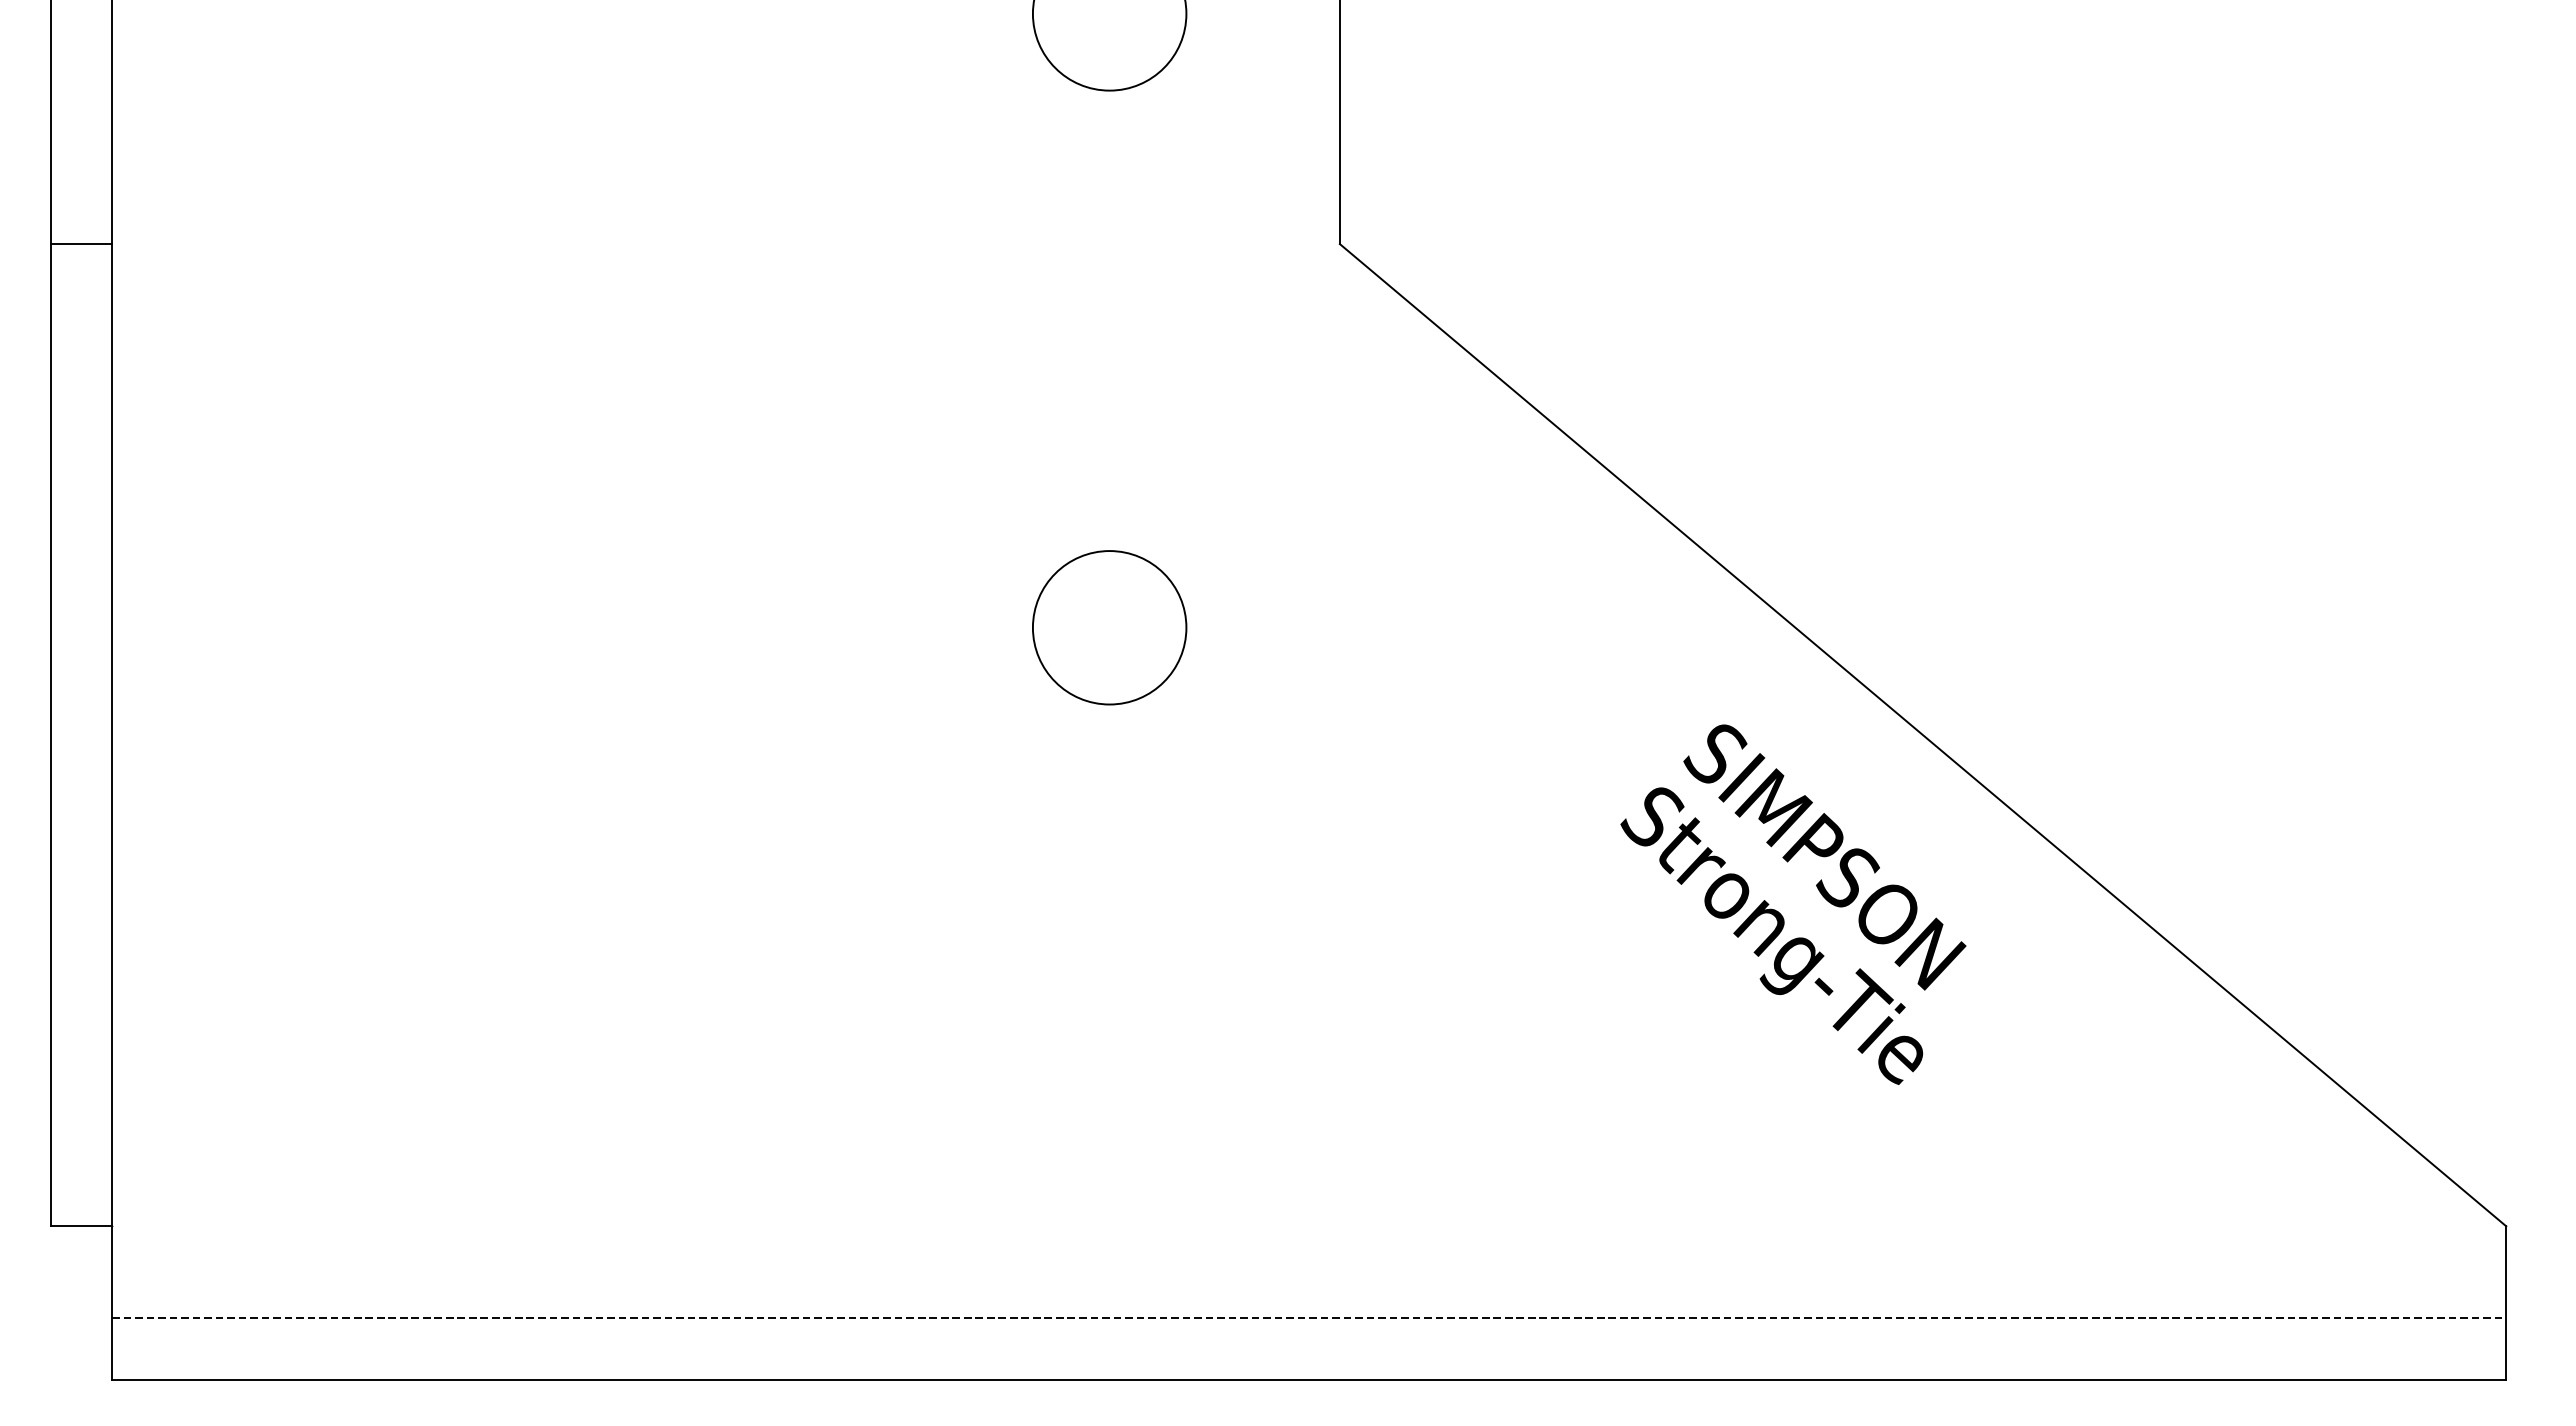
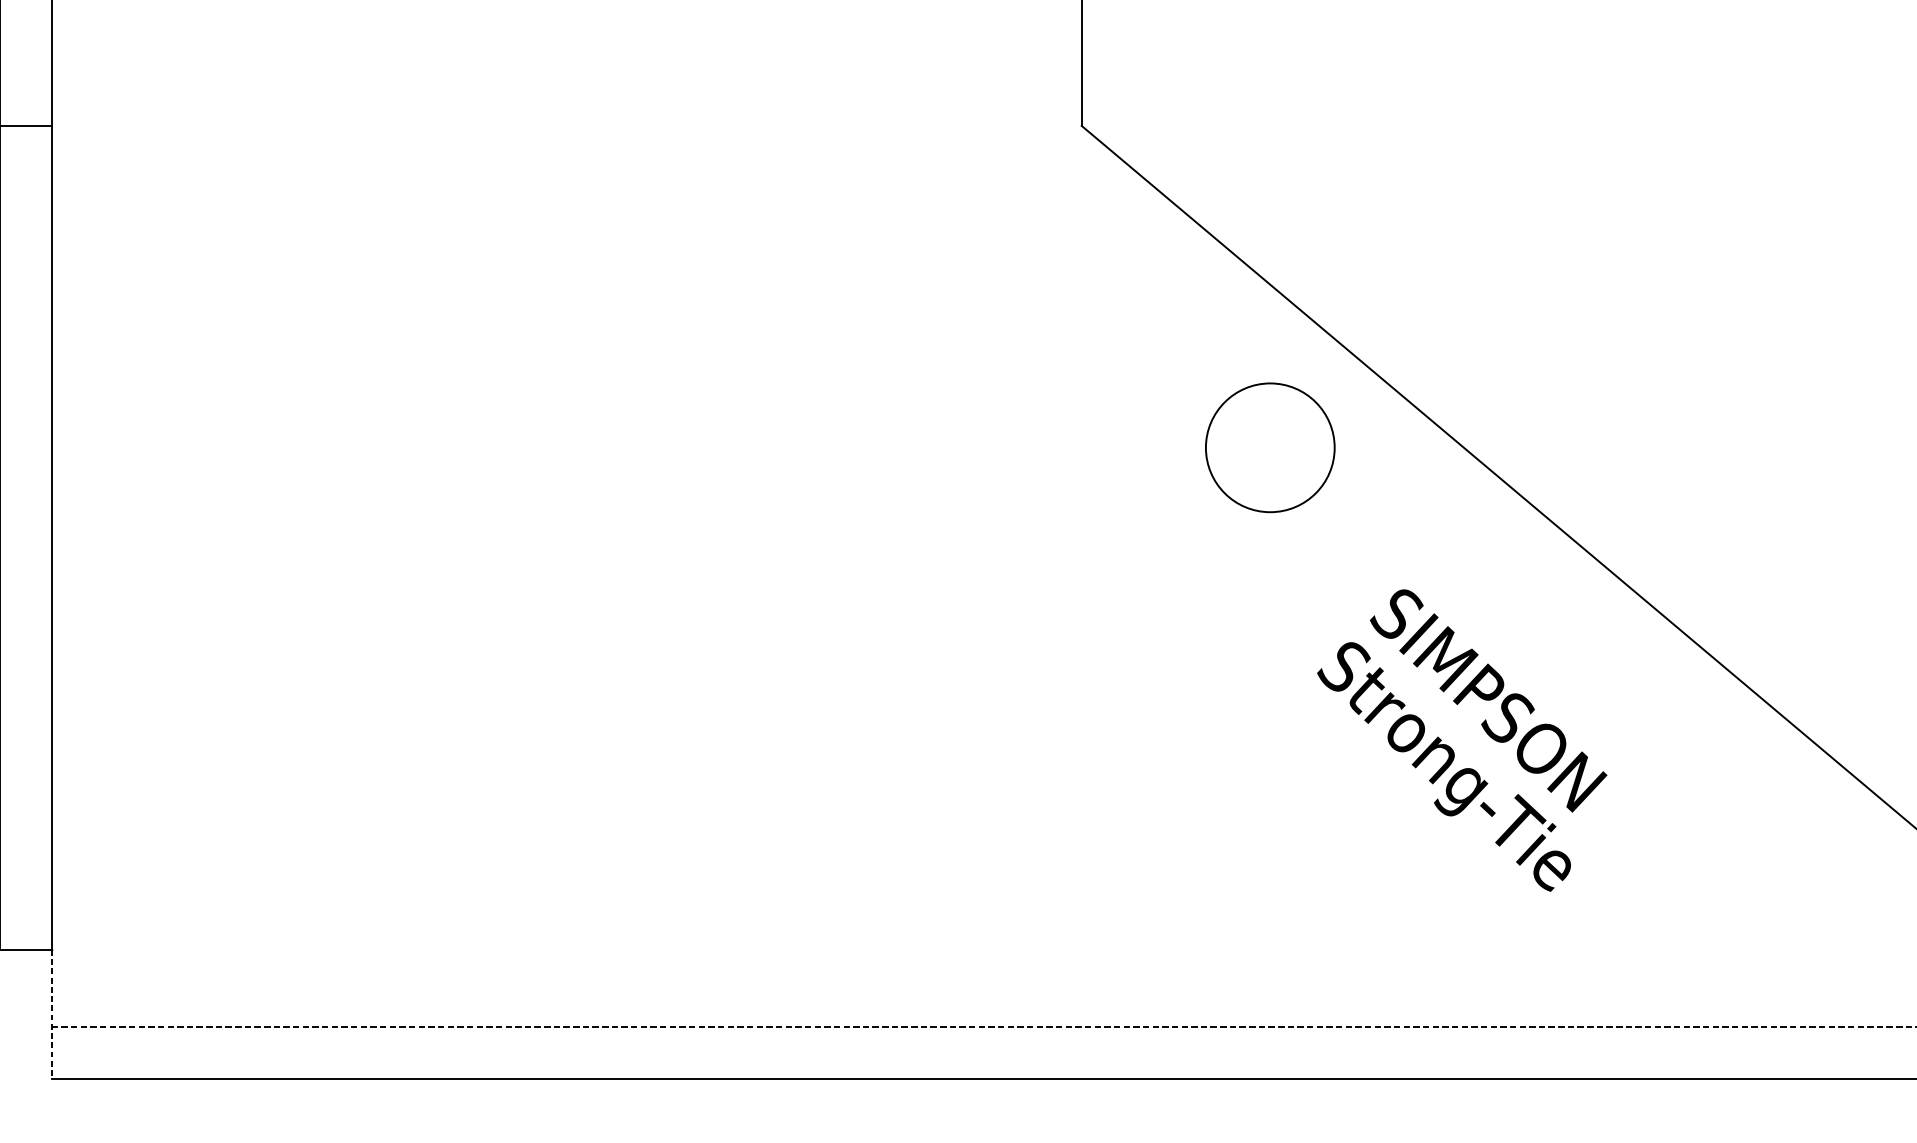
circle: (1109, 627) -> (1270, 447), moved
text: (1793, 904) -> (1462, 740), moved
line: (112, 1303) -> (51, 1014), solid -> dashed

